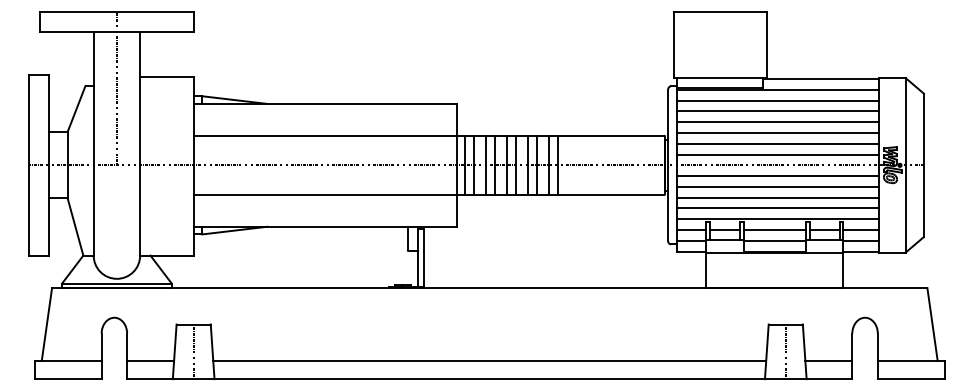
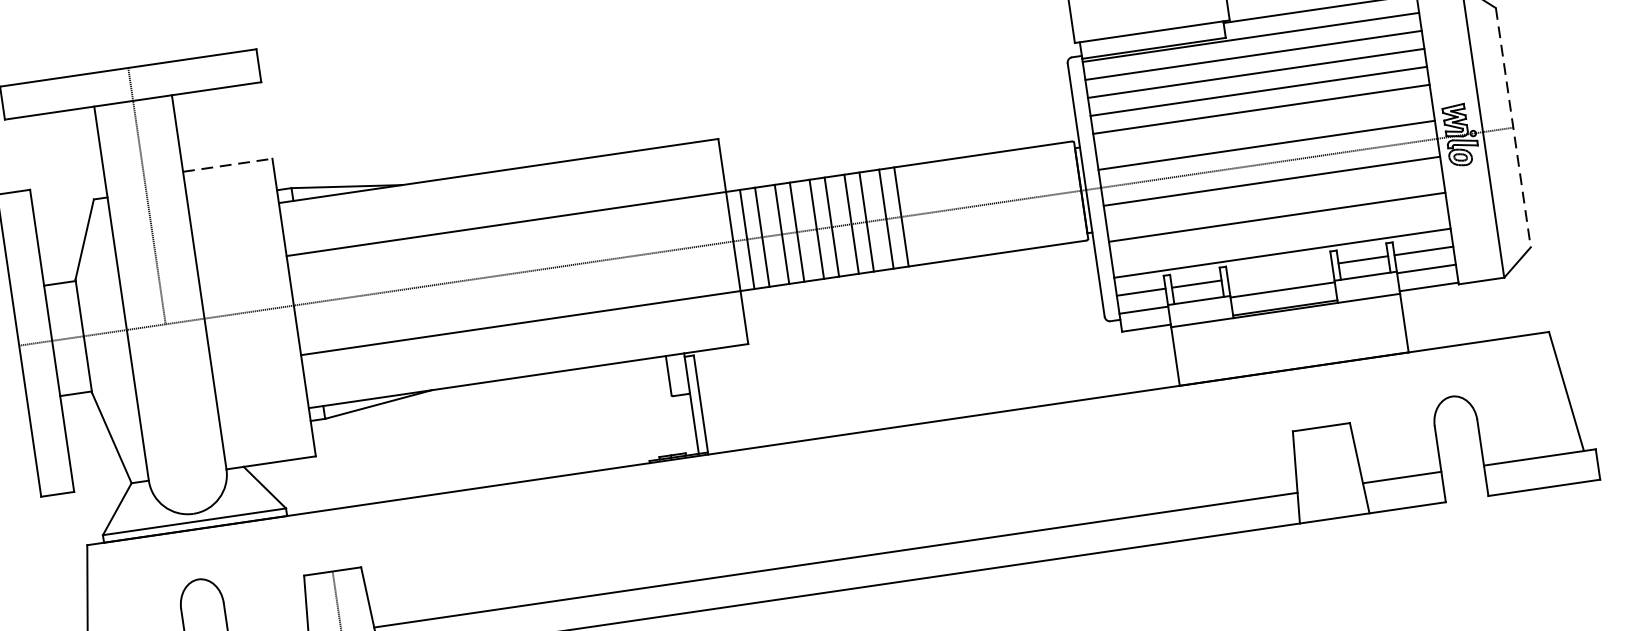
line: (166, 77) -> (227, 165), solid -> dashed
line: (777, 143) -> (1263, 126), removed
line: (923, 165) -> (1512, 128), solid -> dashed
line: (777, 186) -> (1273, 198), removed
line: (777, 208) -> (1279, 235), removed
line: (774, 229) -> (1279, 271), removed
line: (785, 351) -> (1327, 472), removed

